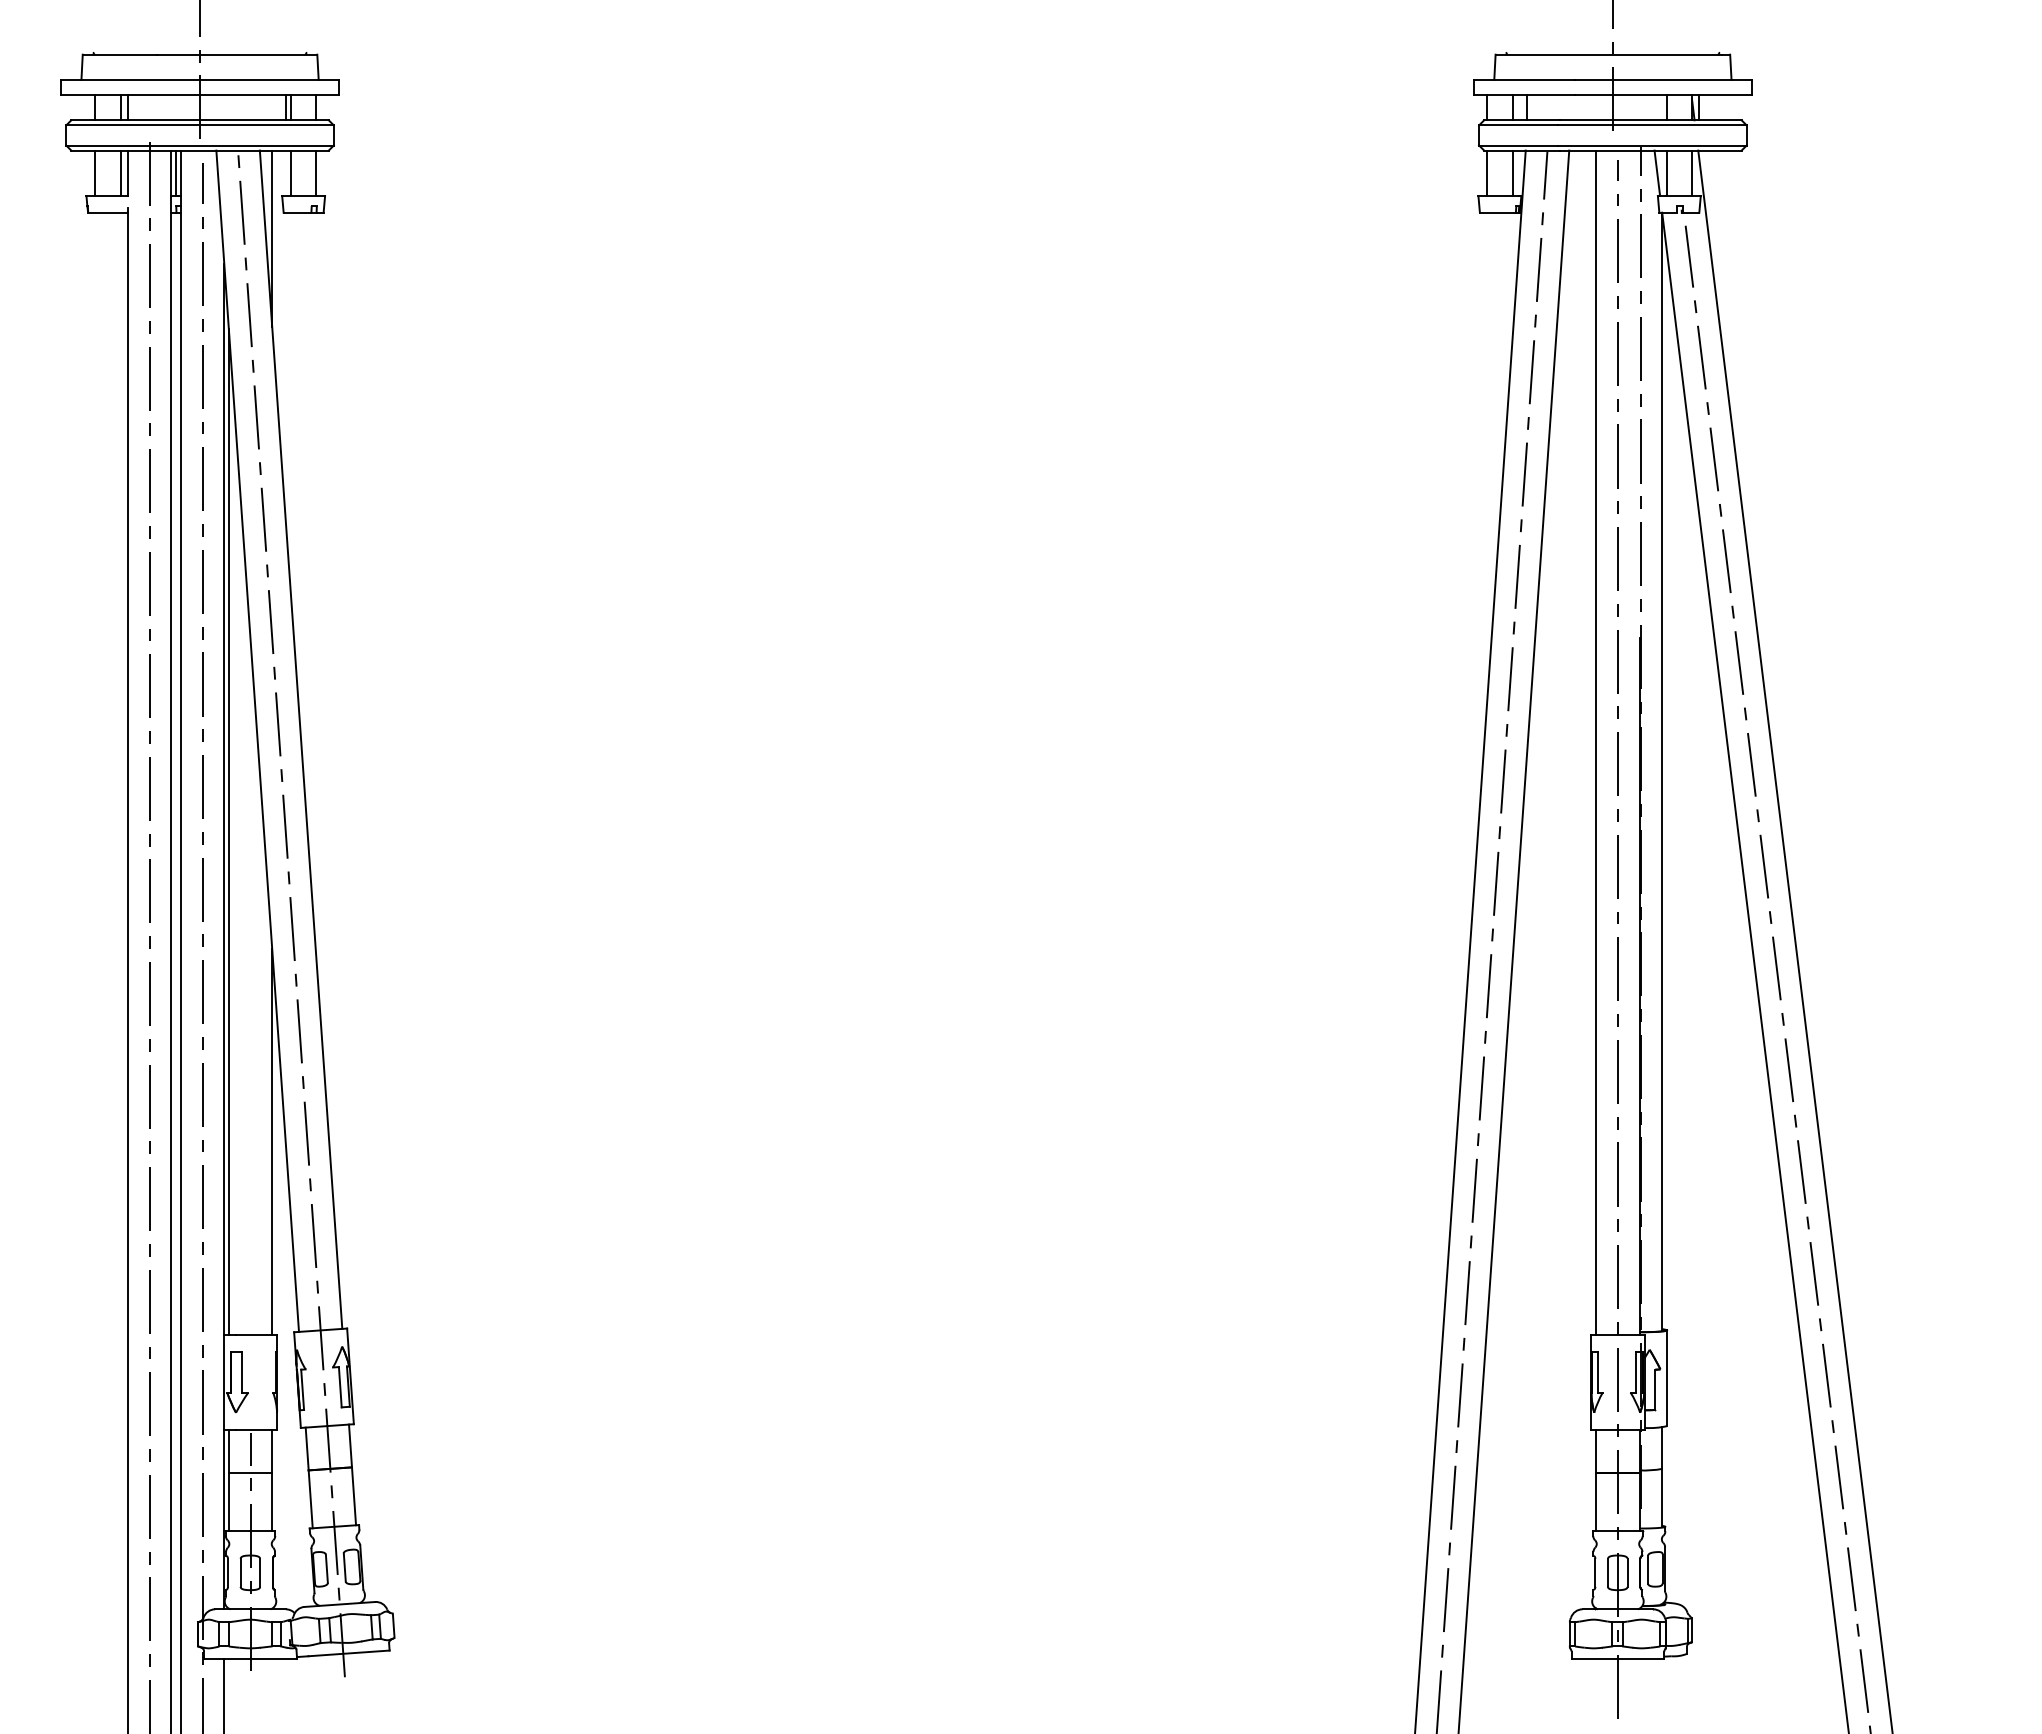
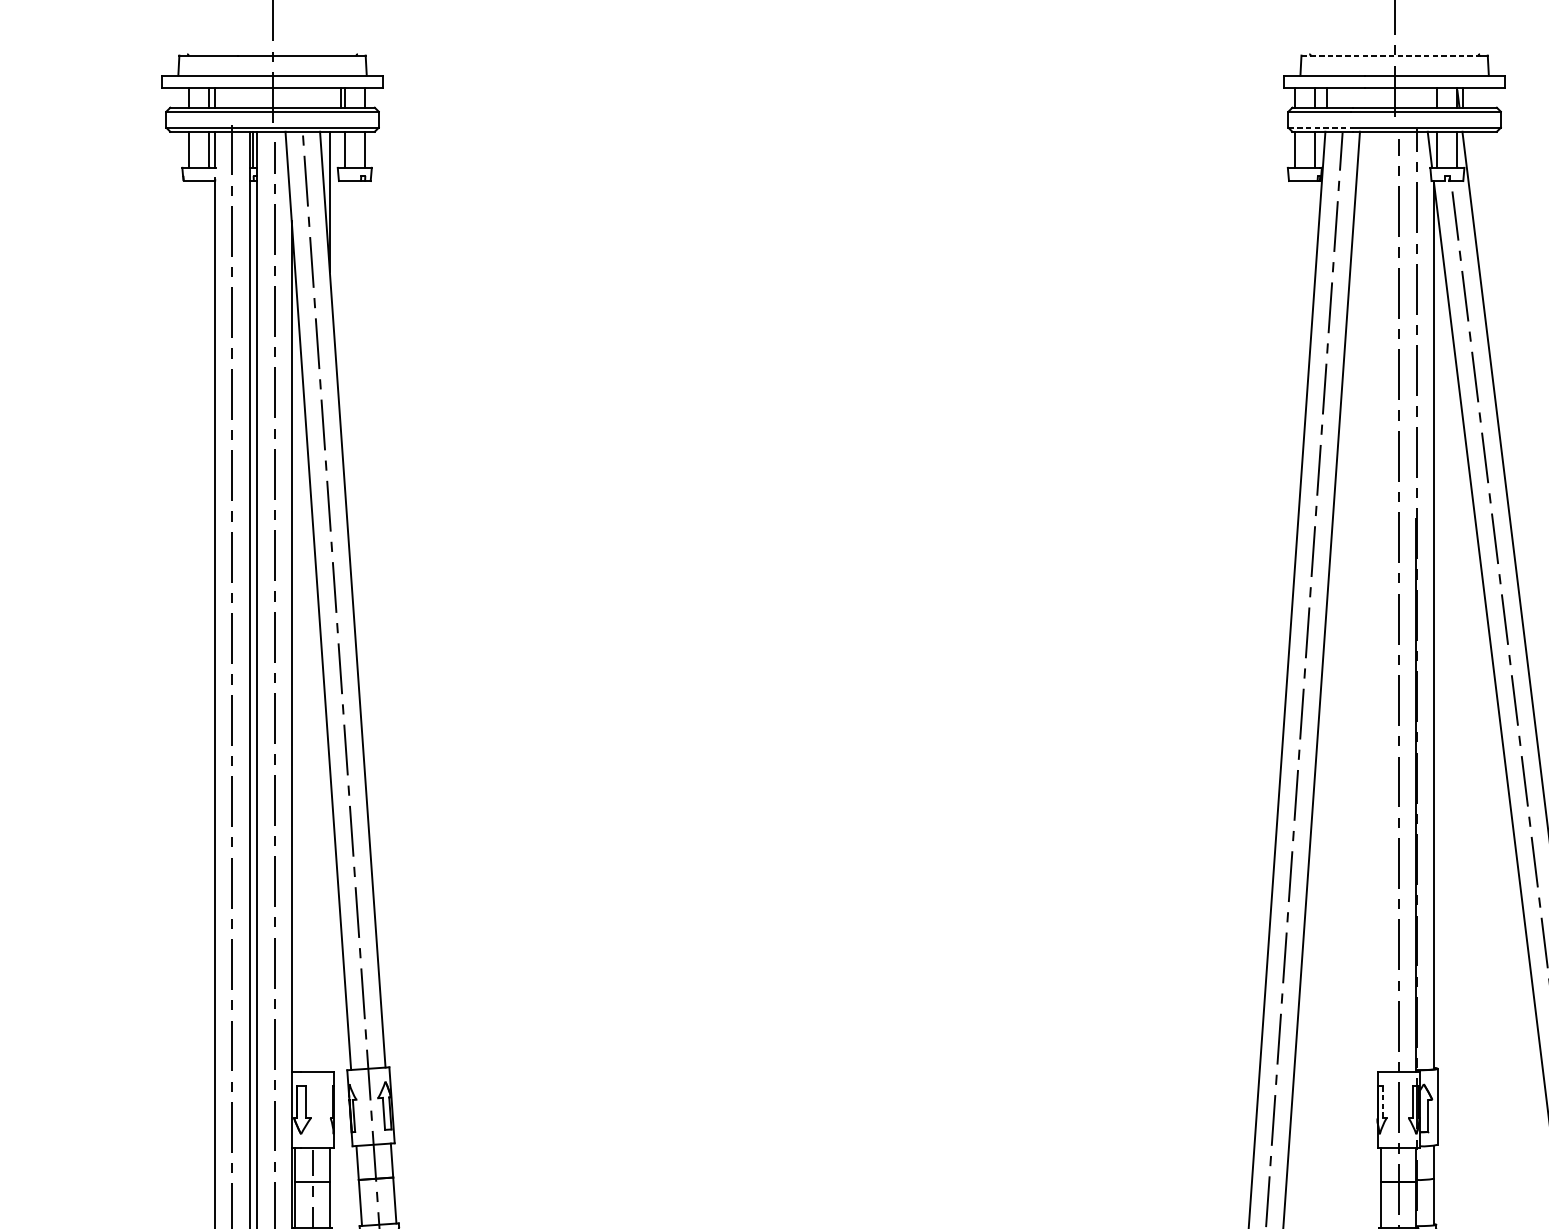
line: (1609, 54) -> (1391, 55), solid -> dashed
line: (1519, 145) -> (1320, 127), solid -> dashed
line: (1596, 742) -> (1381, 601), removed
line: (228, 831) -> (295, 672), removed
line: (272, 1141) -> (330, 918), removed
line: (1597, 1372) -> (1382, 1102), solid -> dashed

